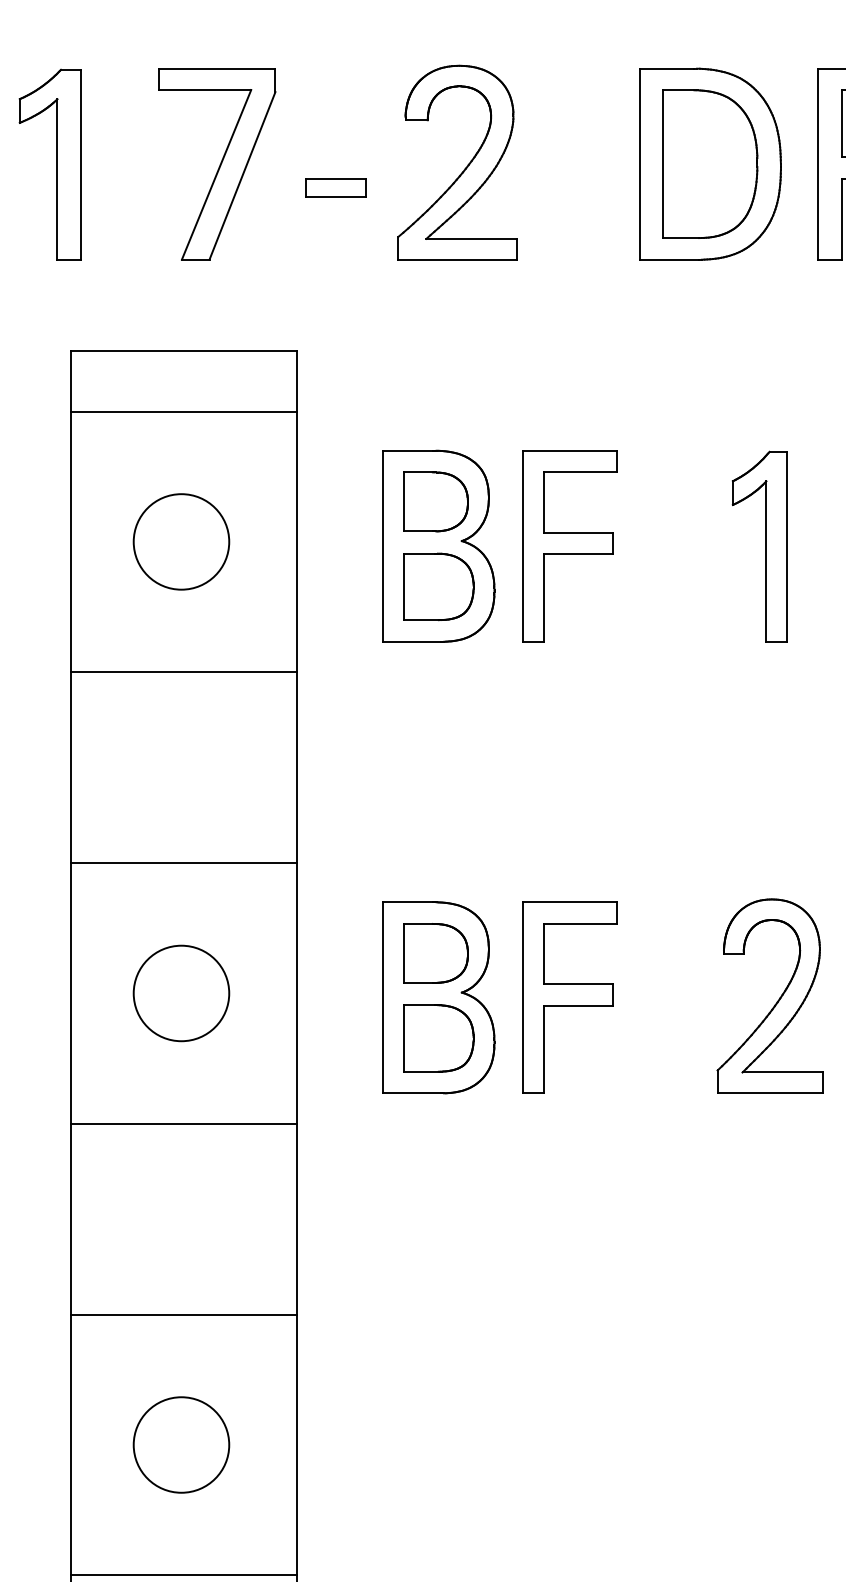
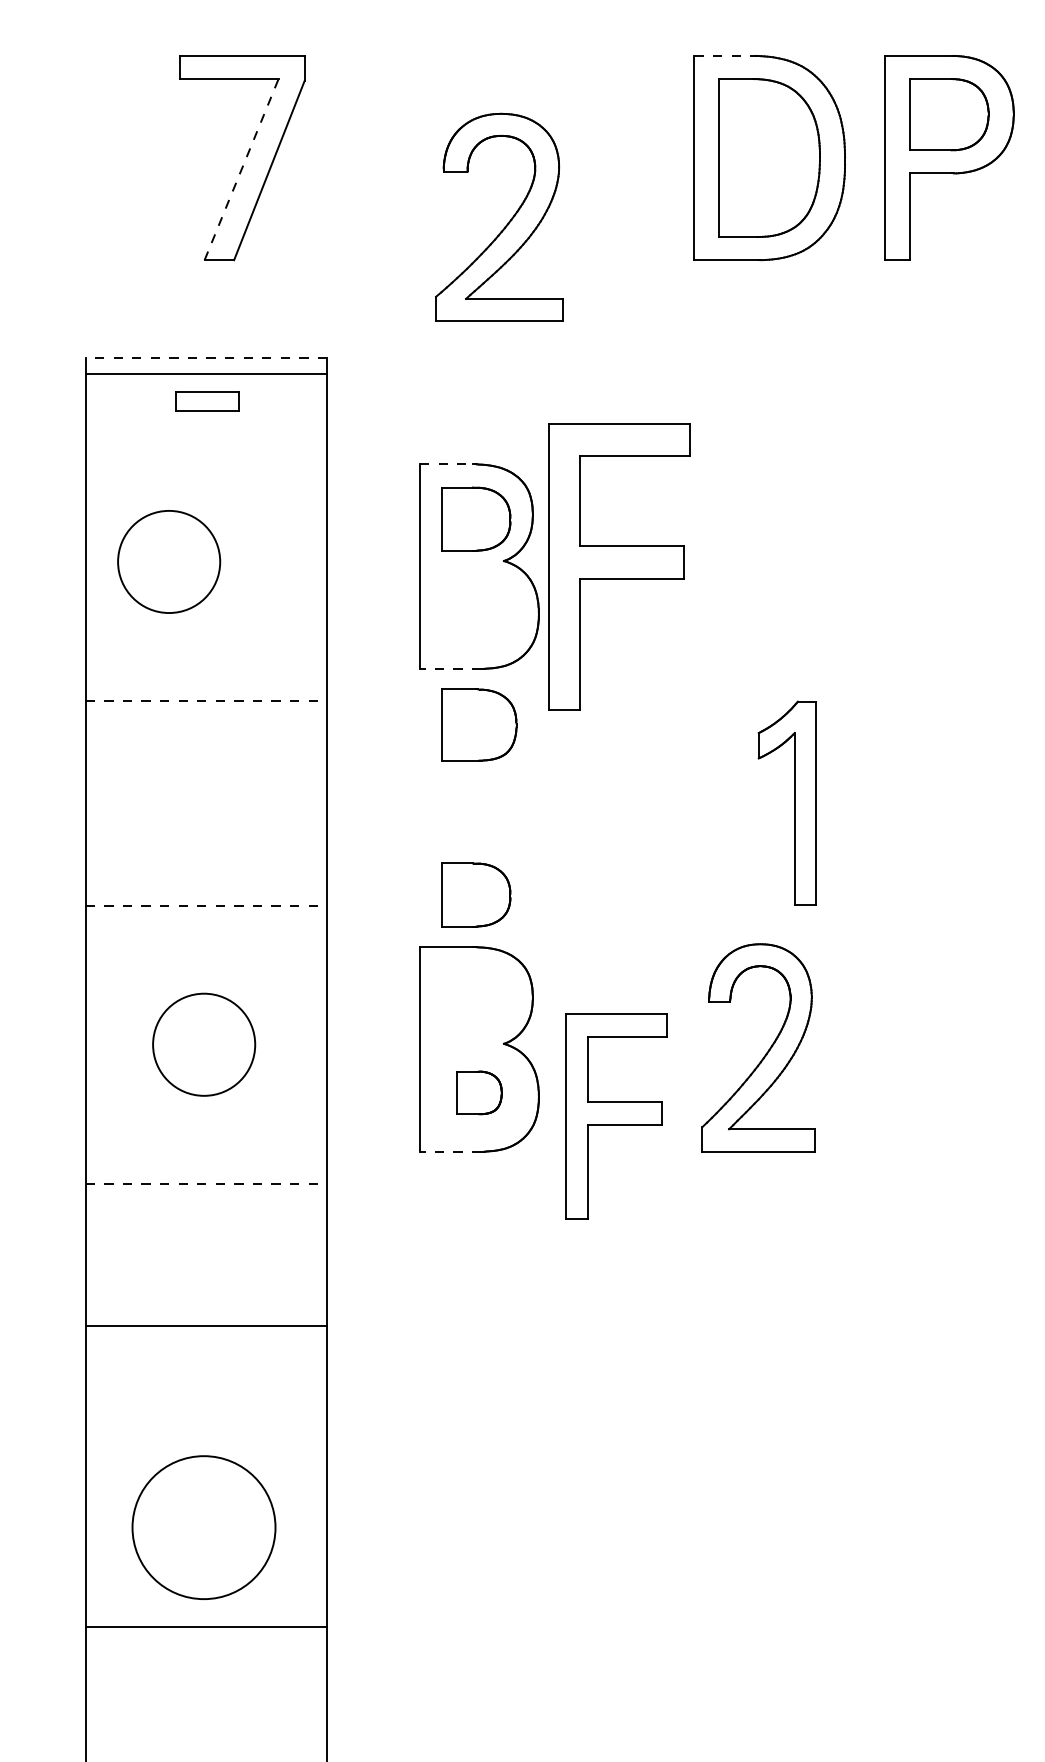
line: (668, 68) -> (724, 55), solid -> dashed
part: (57, 164) -> (71, 158), removed
part: (466, 166) -> (508, 221), moved
line: (216, 174) -> (241, 169), solid -> dashed
part: (336, 188) -> (207, 401), moved
line: (183, 350) -> (206, 357), solid -> dashed
line: (183, 411) -> (206, 373), moved
line: (409, 450) -> (447, 464), solid -> dashed
circle: (181, 541) -> (169, 561), moved
part: (569, 546) -> (619, 566), size x1.4
part: (766, 546) -> (794, 802), moved
part: (438, 586) -> (479, 724), moved
line: (411, 641) -> (450, 668), solid -> dashed
line: (183, 672) -> (206, 701), solid -> dashed
line: (183, 863) -> (206, 905), solid -> dashed
part: (436, 952) -> (476, 894), moved
part: (569, 997) -> (616, 1116), moved
part: (776, 1001) -> (765, 1053), moved
part: (438, 1038) -> (479, 1092), size x0.6
line: (411, 1093) -> (450, 1151), solid -> dashed
line: (183, 1124) -> (206, 1184), solid -> dashed
line: (183, 1314) -> (206, 1326), moved
circle: (181, 1444) -> (204, 1527), size x1.4
line: (183, 1574) -> (206, 1626), moved

